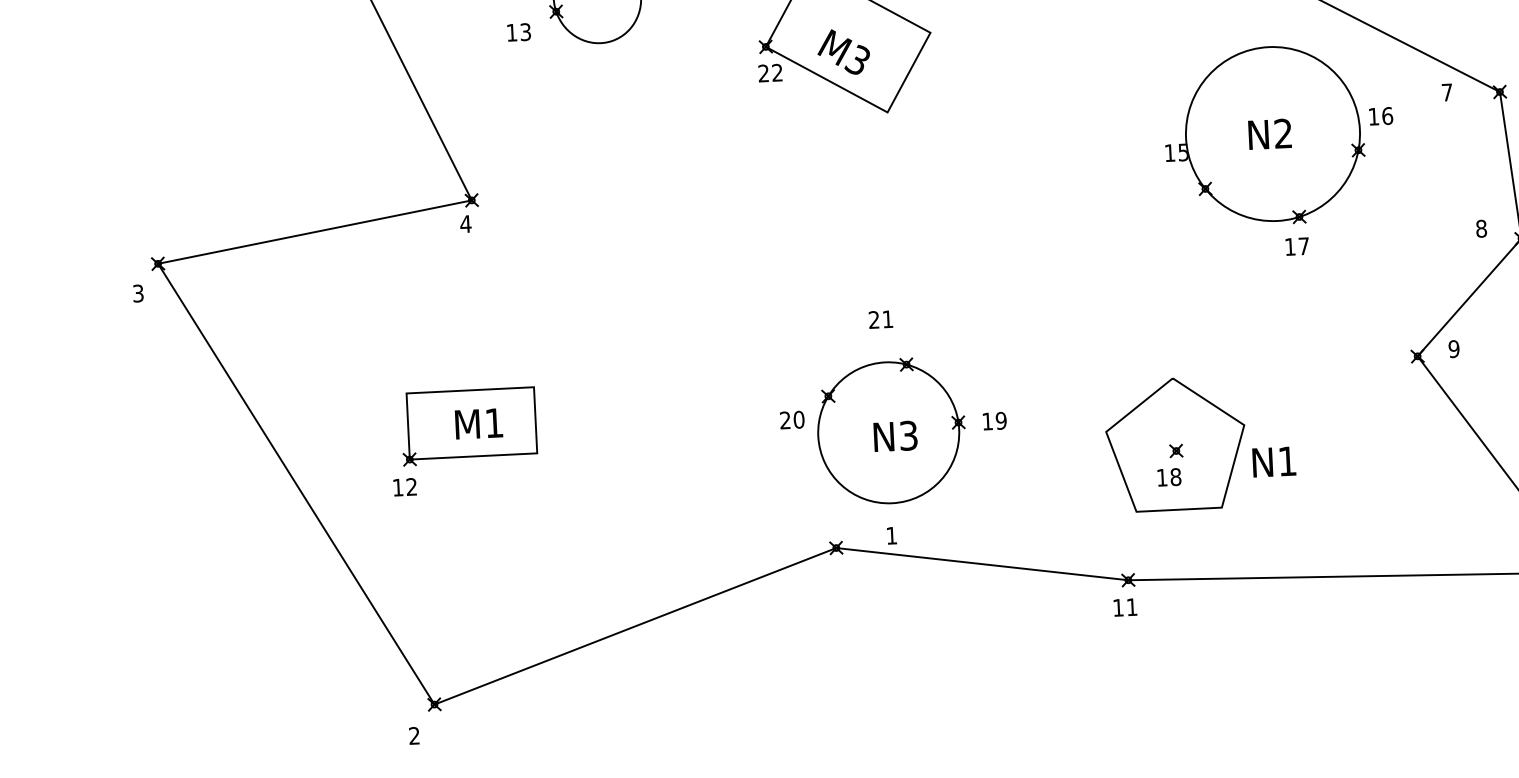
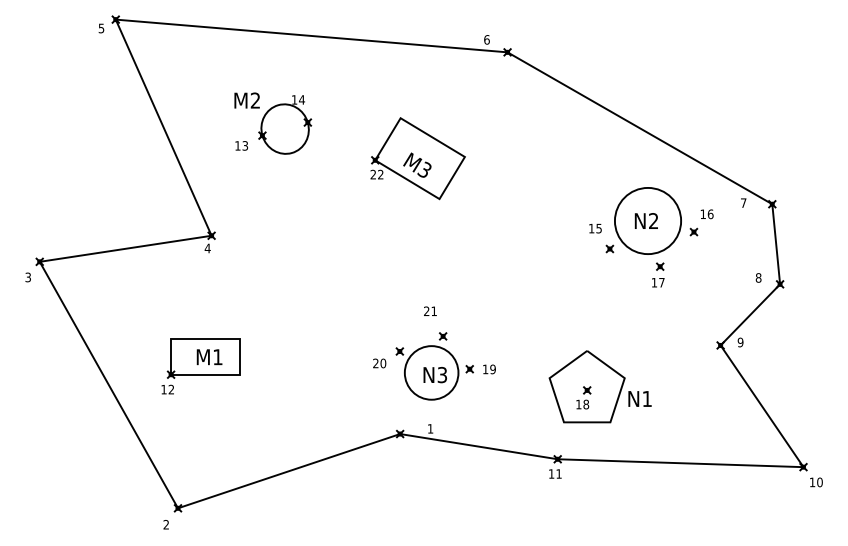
circle: (1271, 133) -> (647, 220), size x0.7
circle: (888, 432) -> (431, 372), size x0.7

